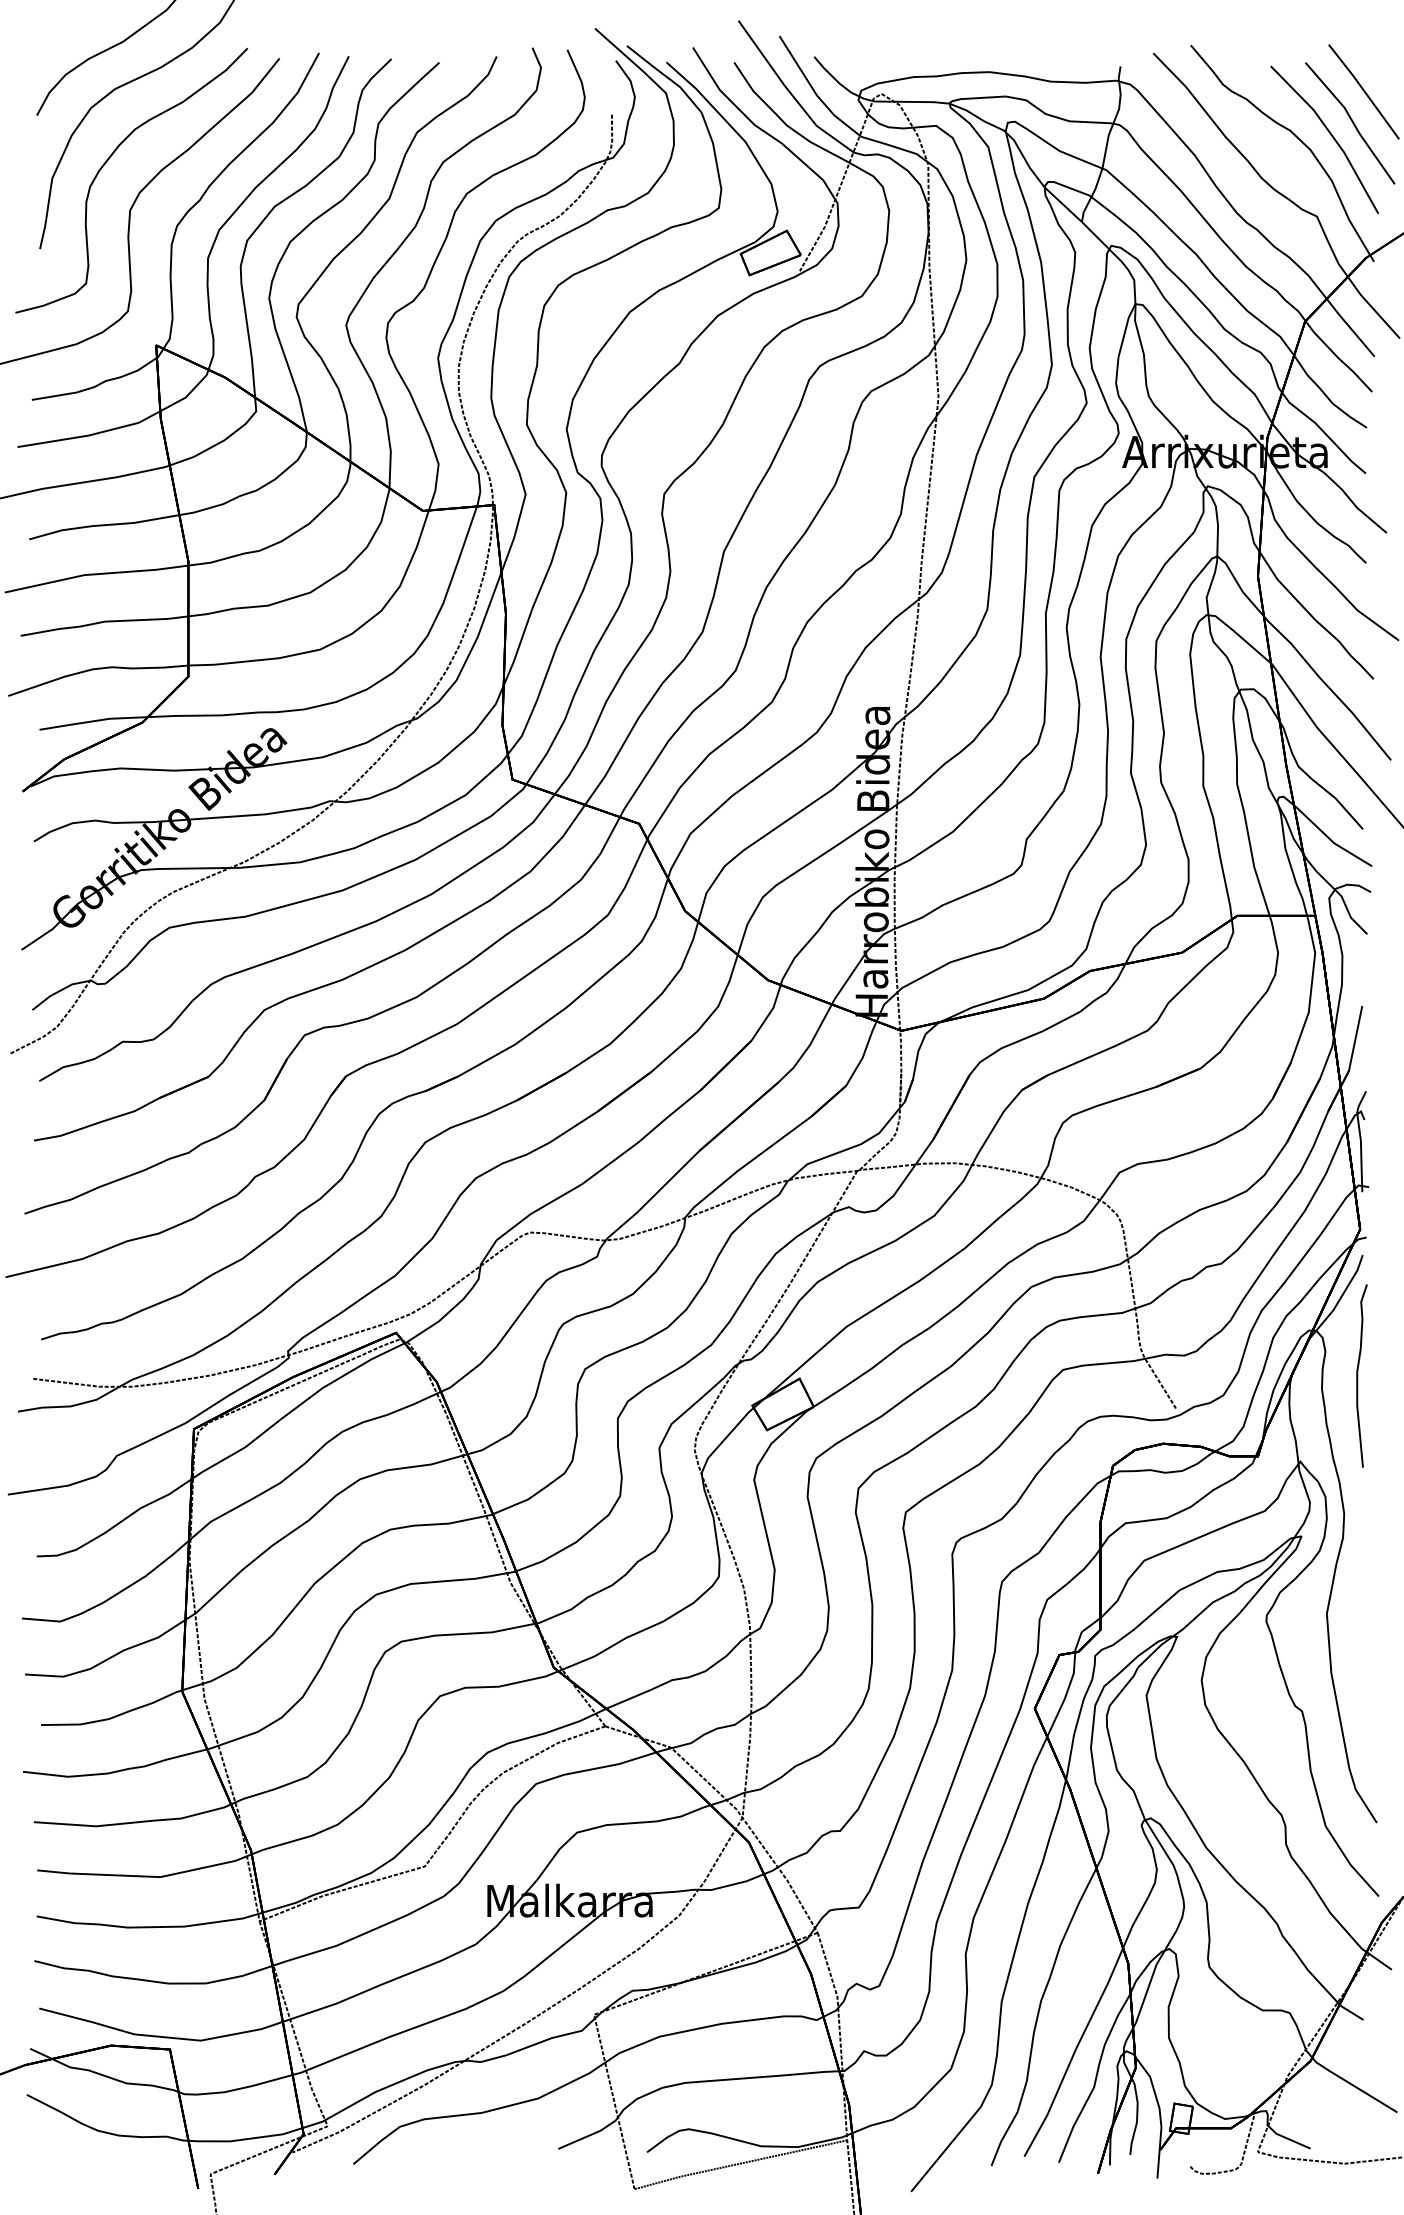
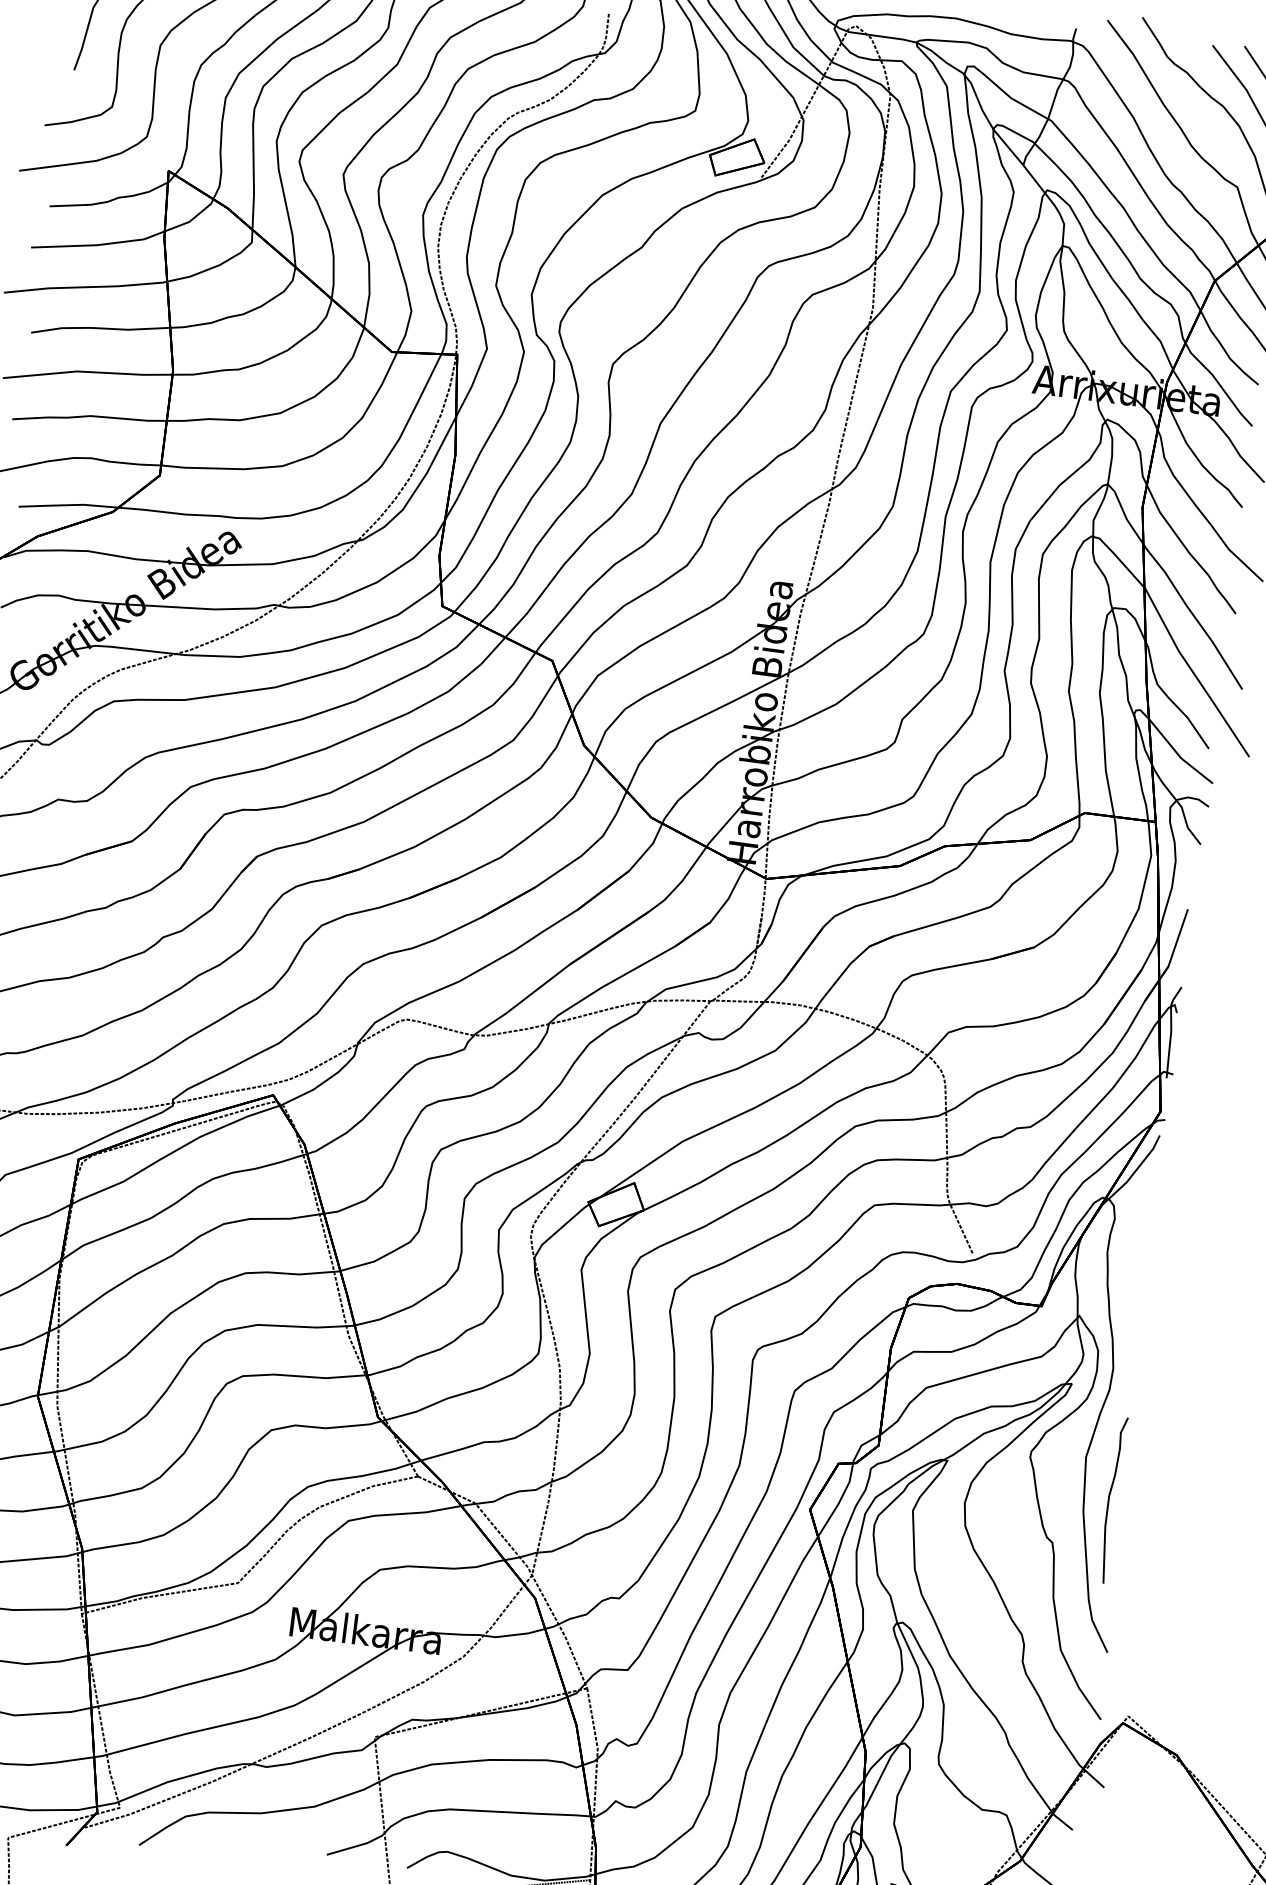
curve: (1358, 1375) -> (1109, 1499), moved

